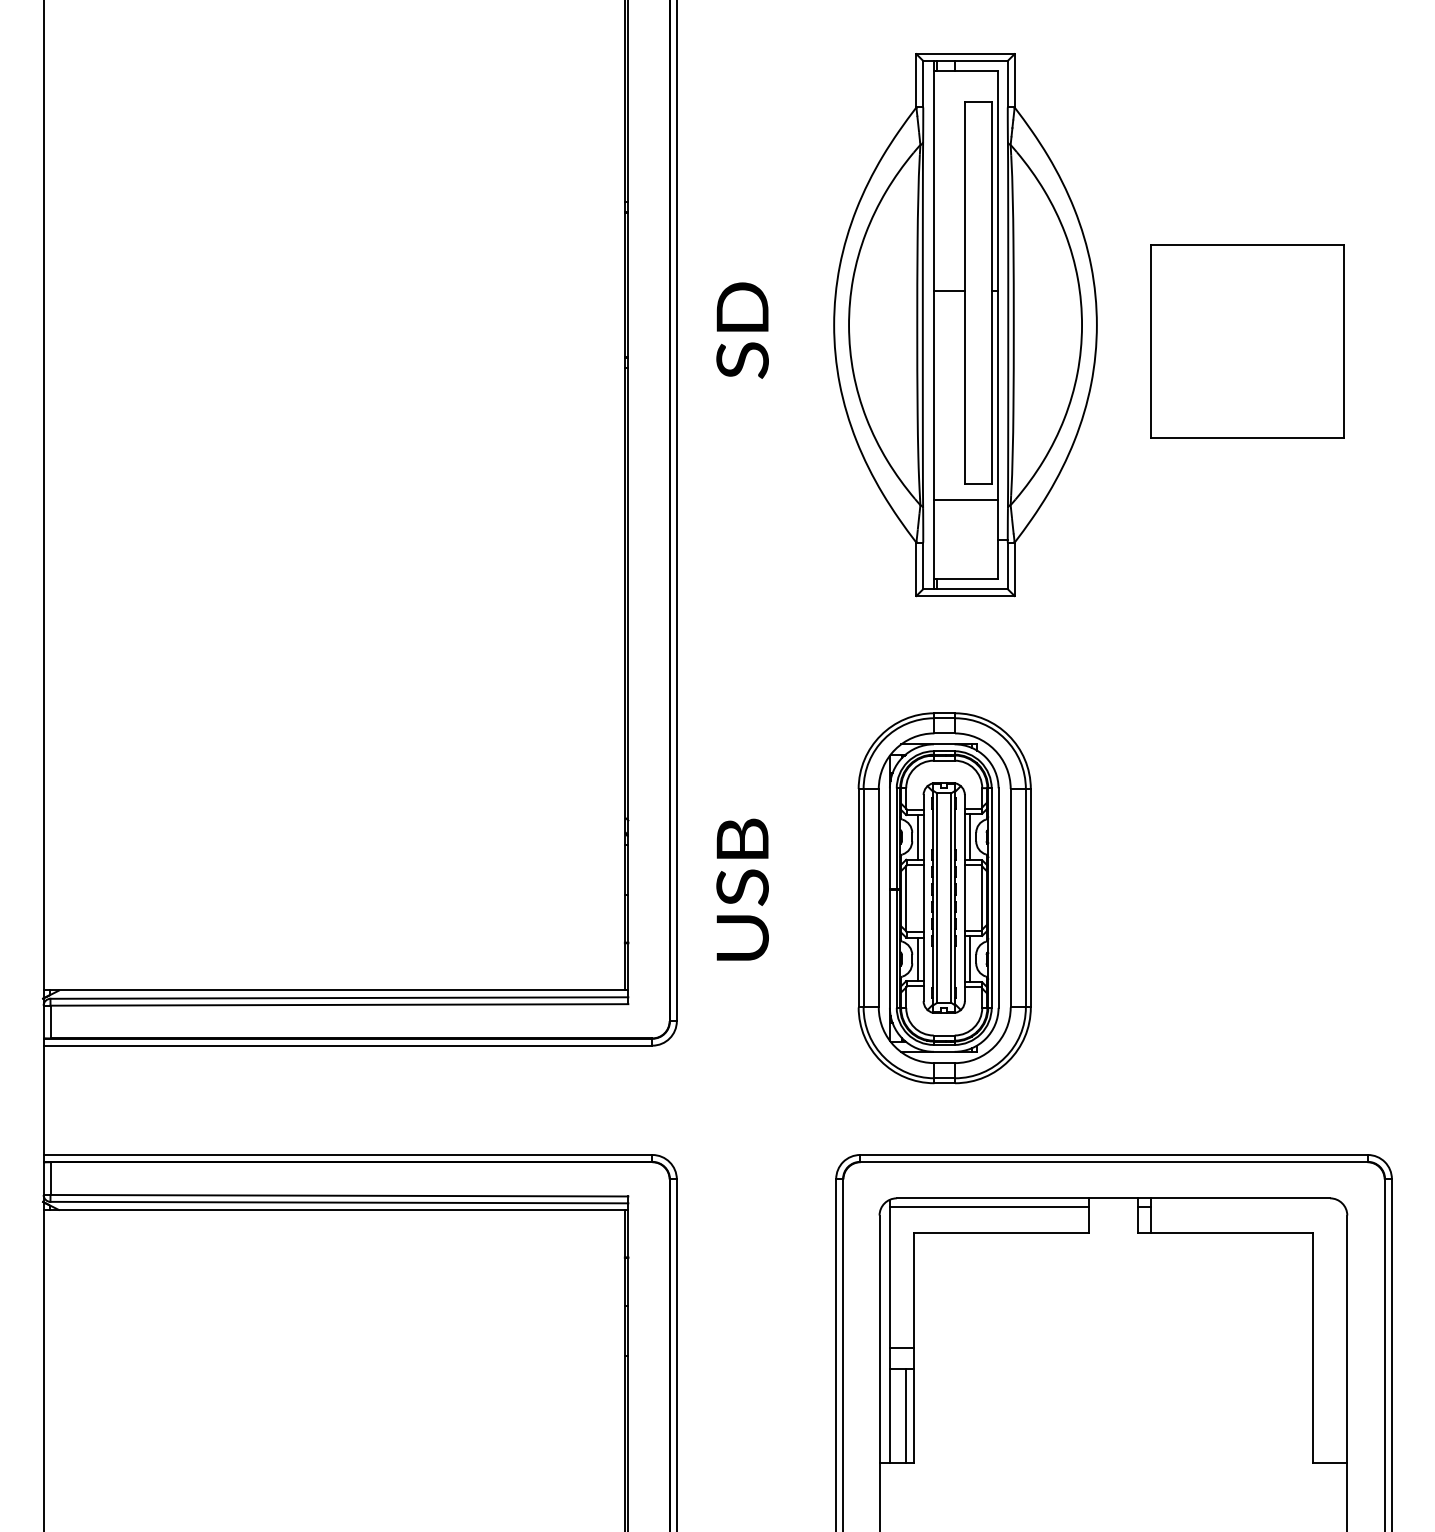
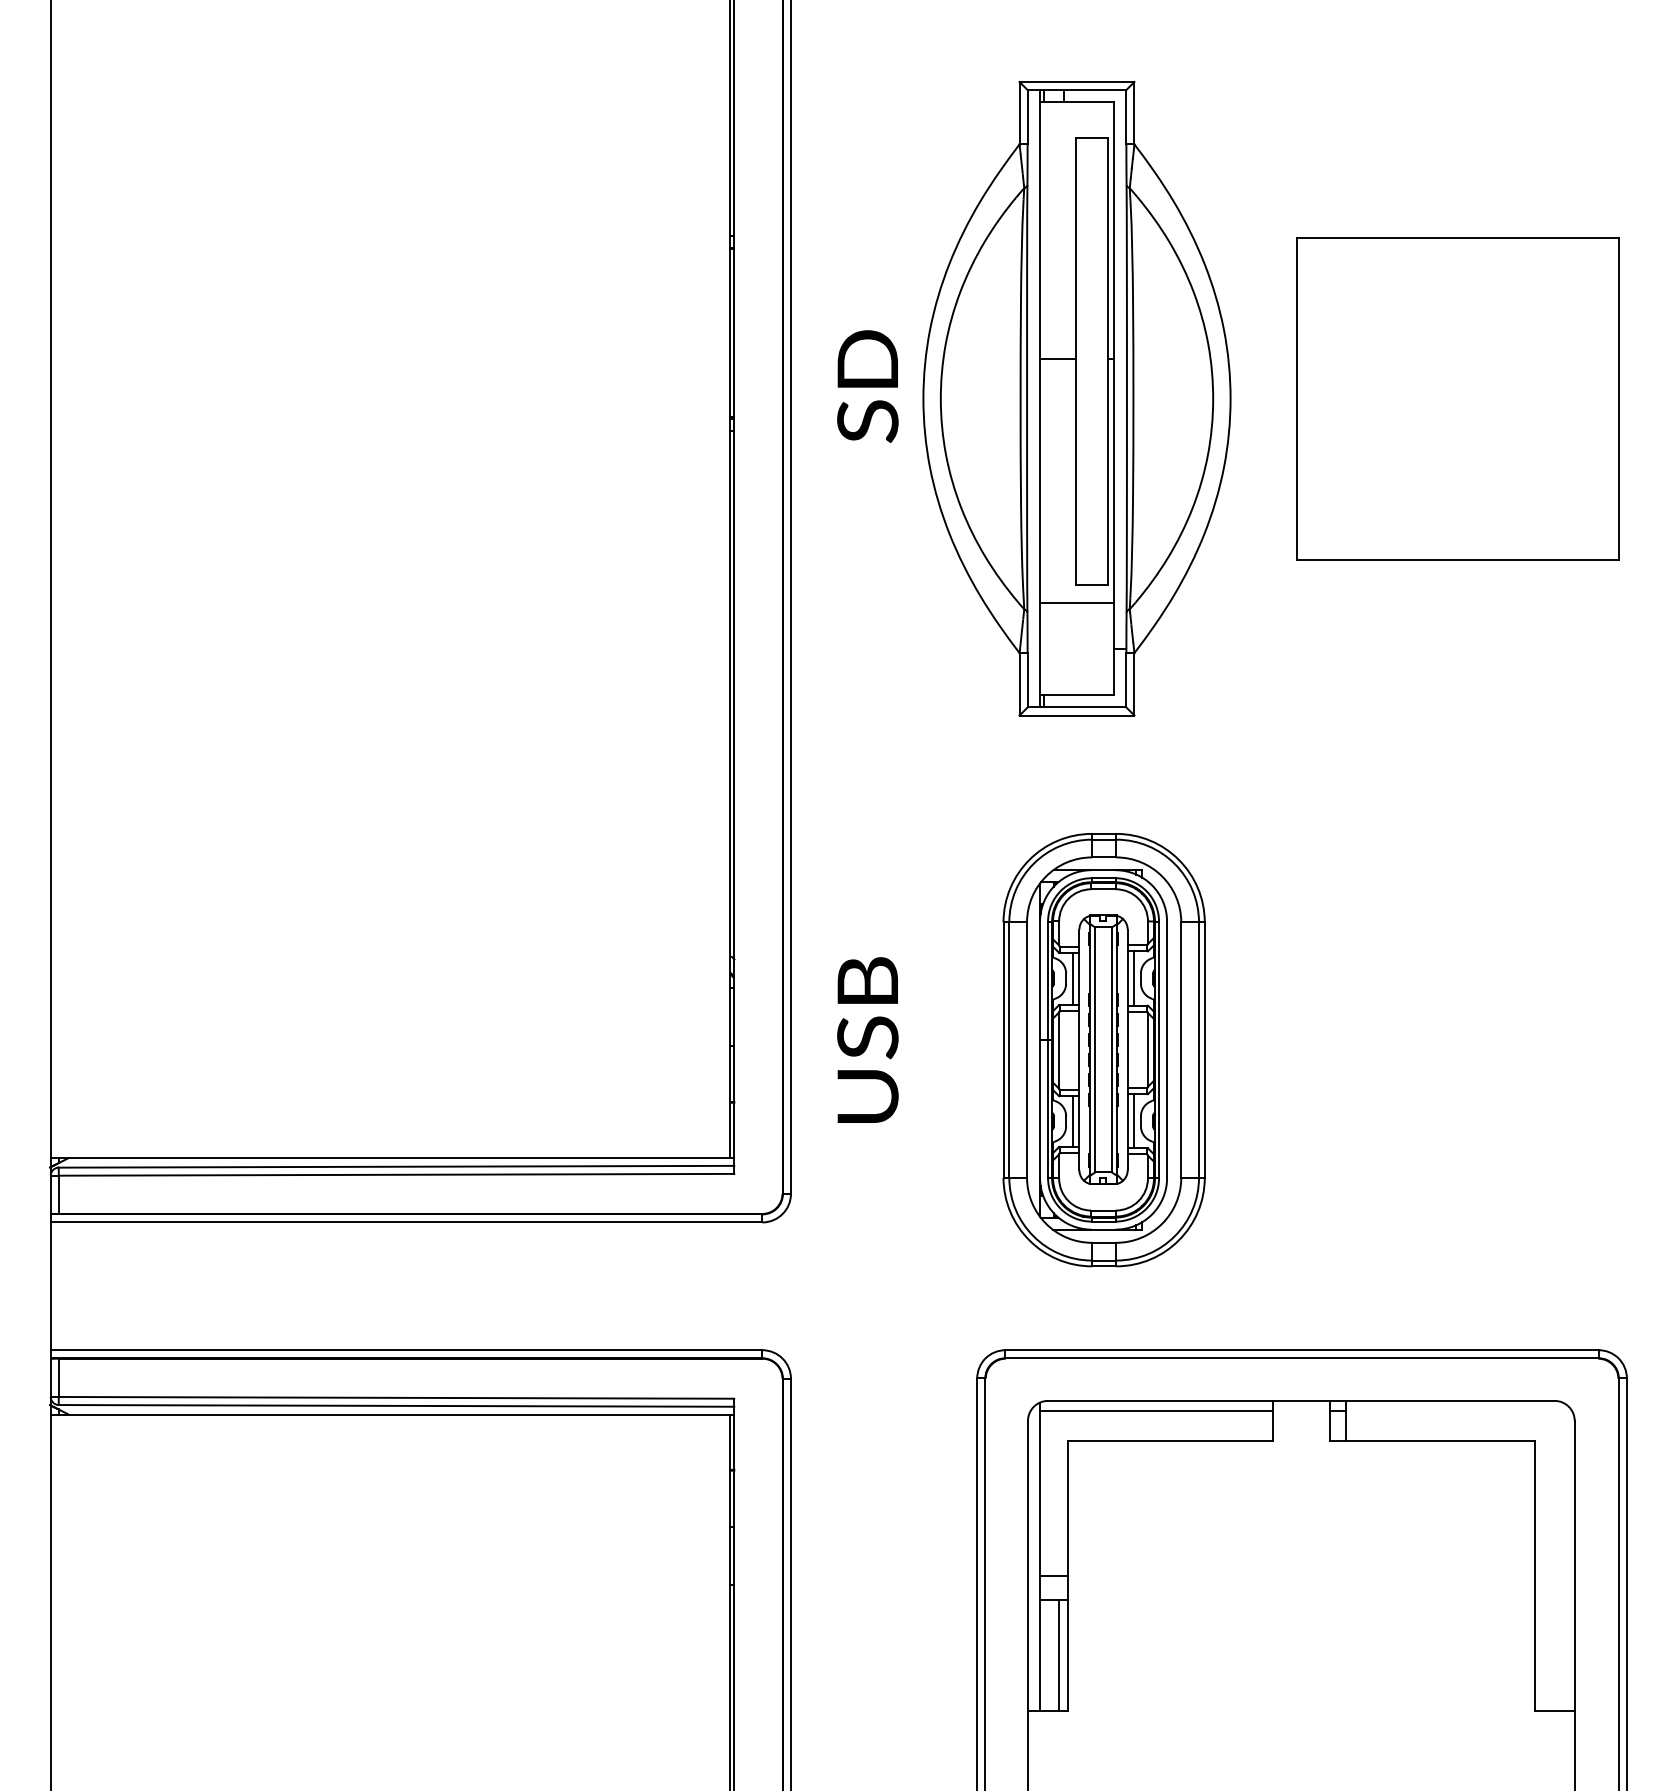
part: (965, 325) -> (1076, 399), moved
part: (1247, 341) -> (1458, 399), size x1.43

